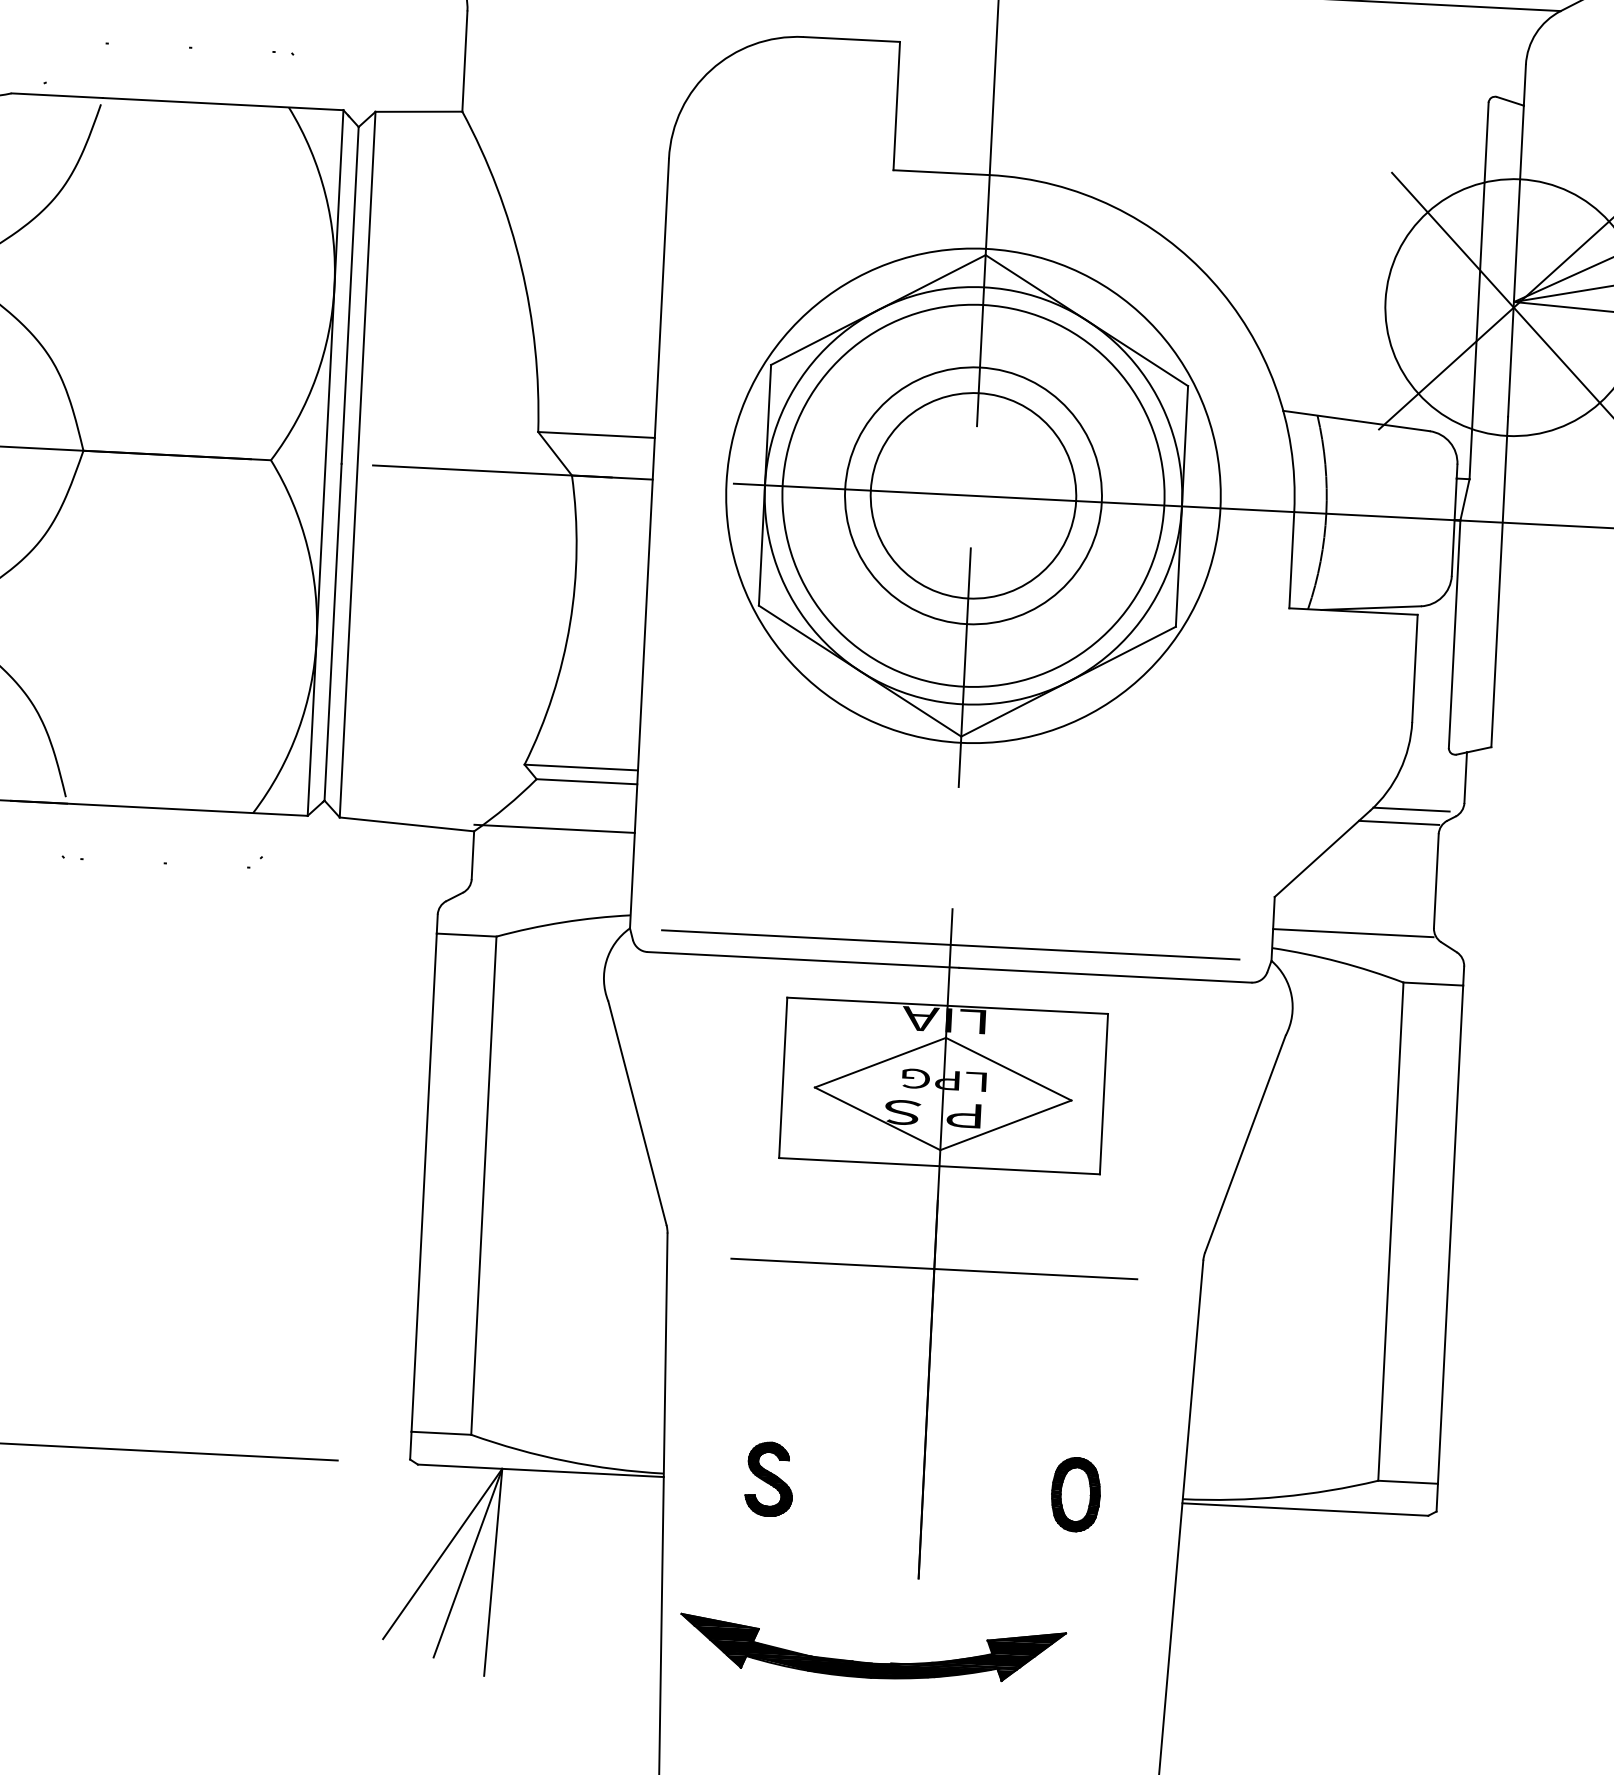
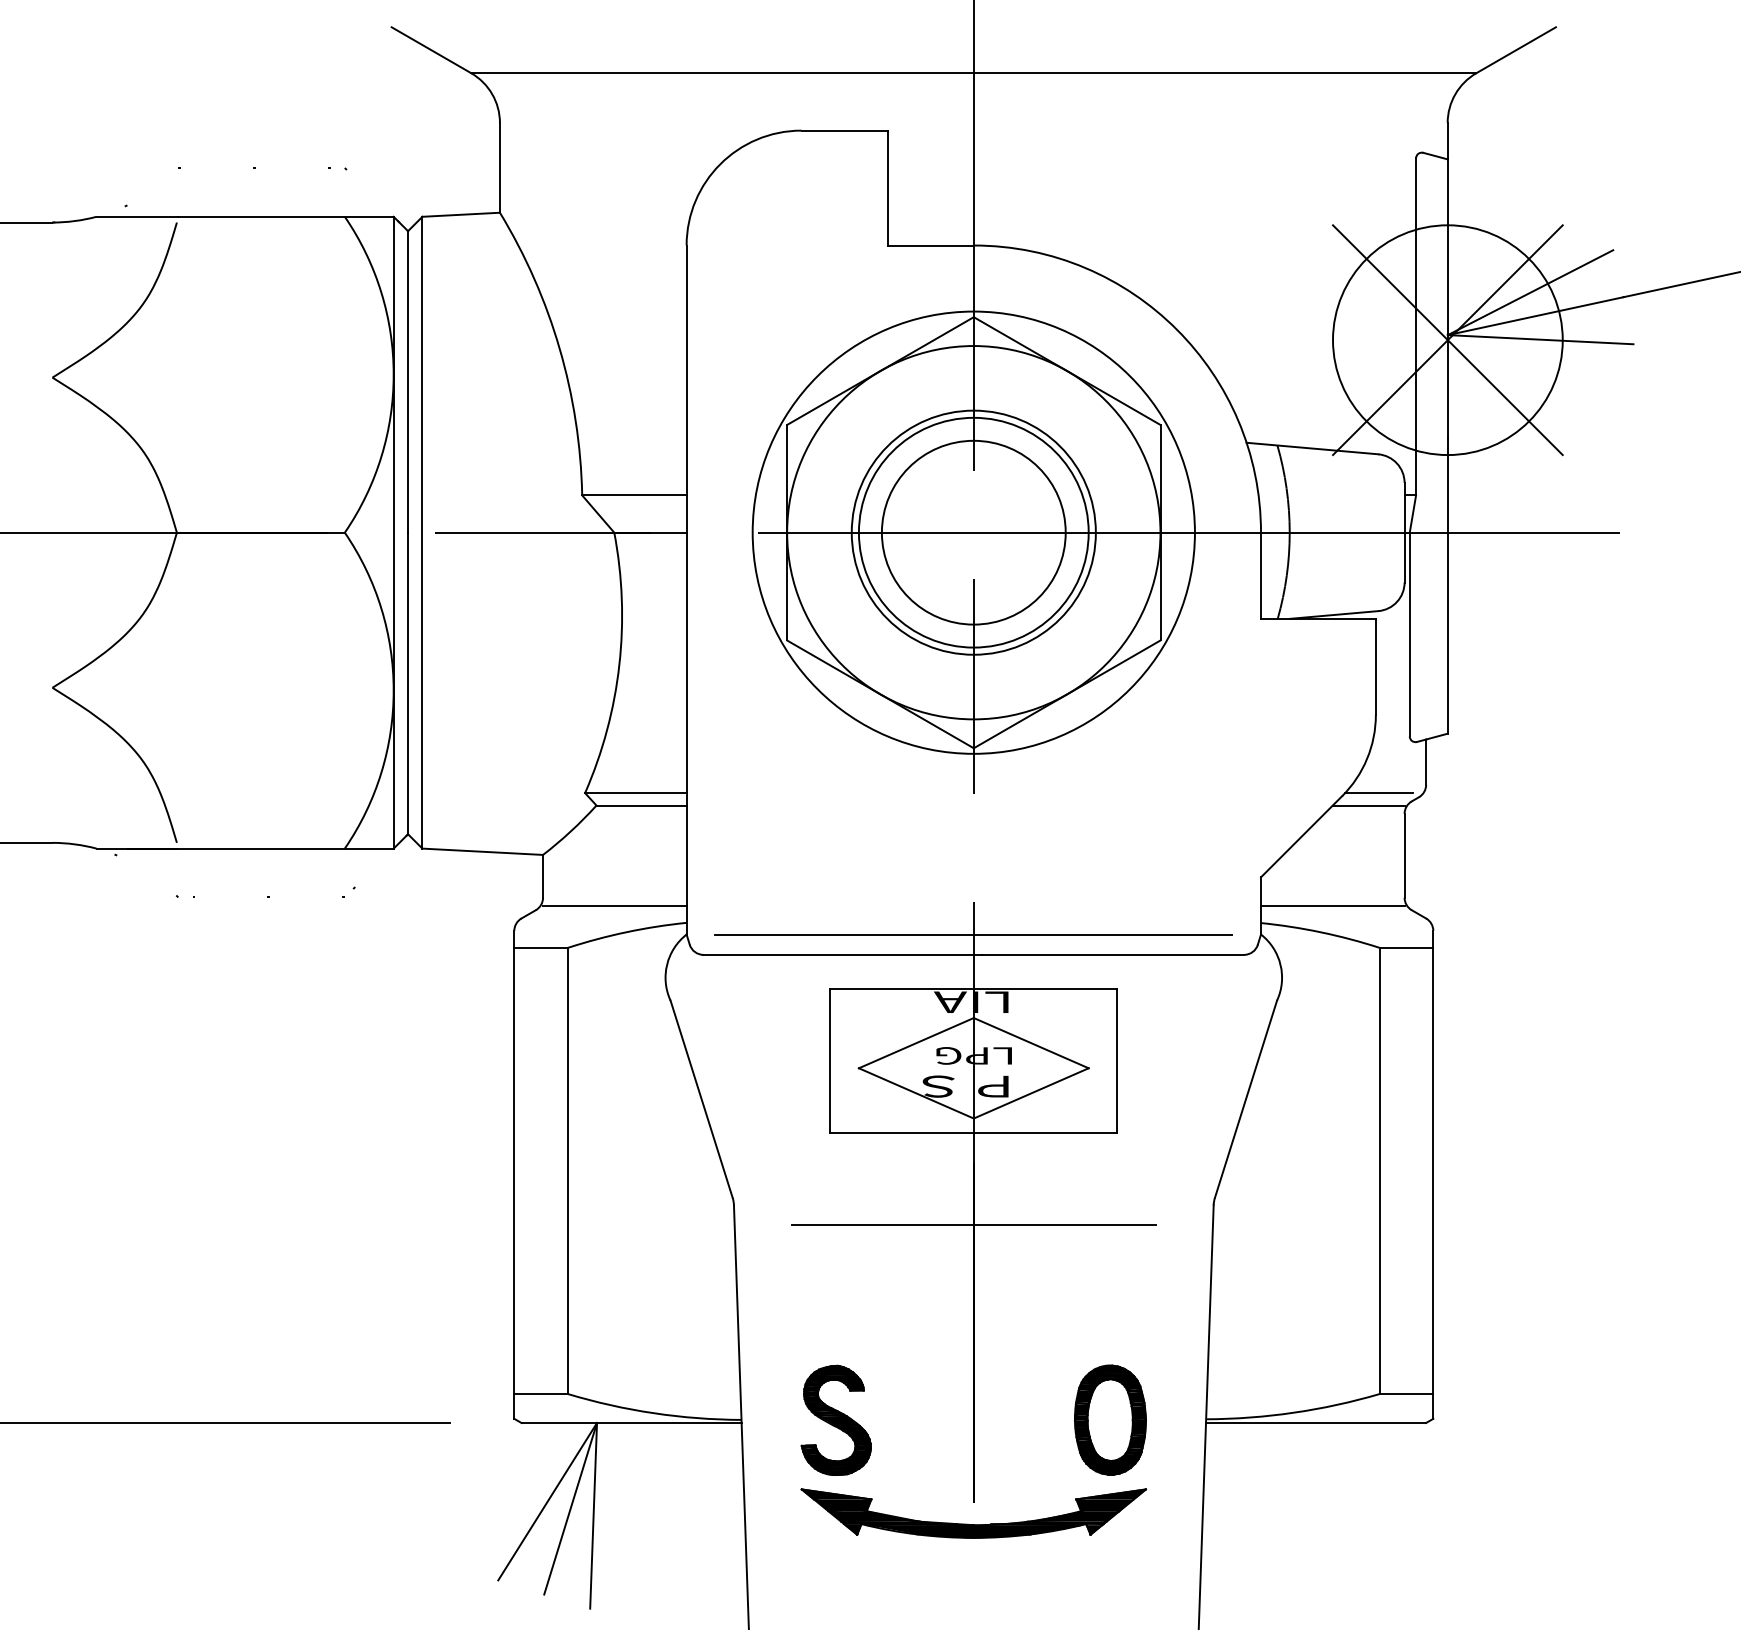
circle: (973, 495) -> (973, 532), size x0.71
line: (554, 829) -> (614, 906), moved
part: (768, 1478) -> (835, 1419), size x1.67
part: (1075, 1494) -> (1110, 1419), size x1.67
part: (871, 1662) -> (973, 1524), moved

